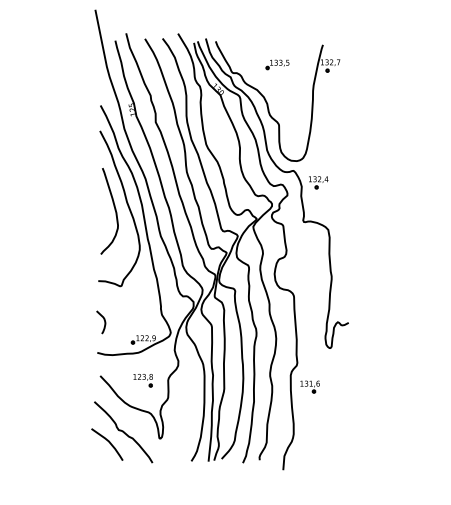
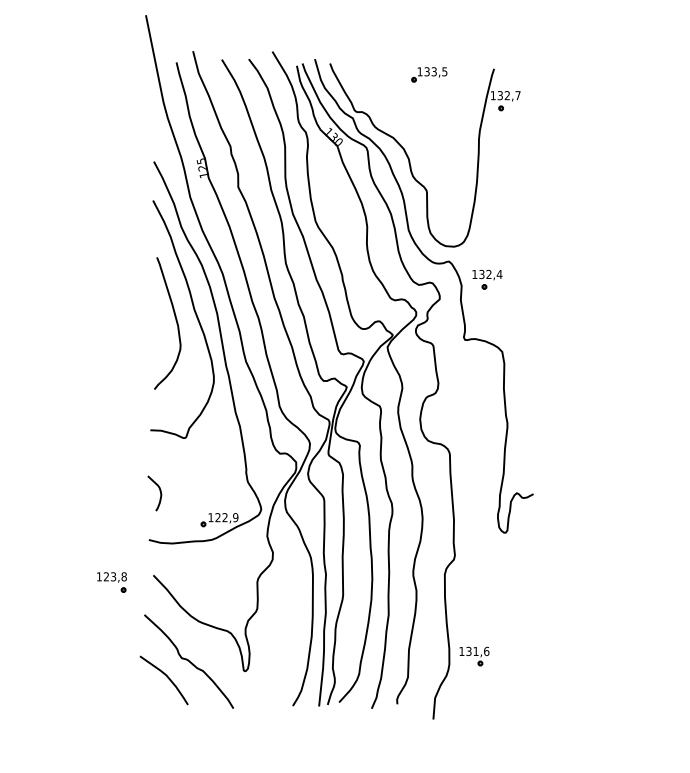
part: (277, 64) -> (429, 74), moved
part: (142, 380) -> (110, 582), moved
part: (309, 386) -> (473, 655), moved

